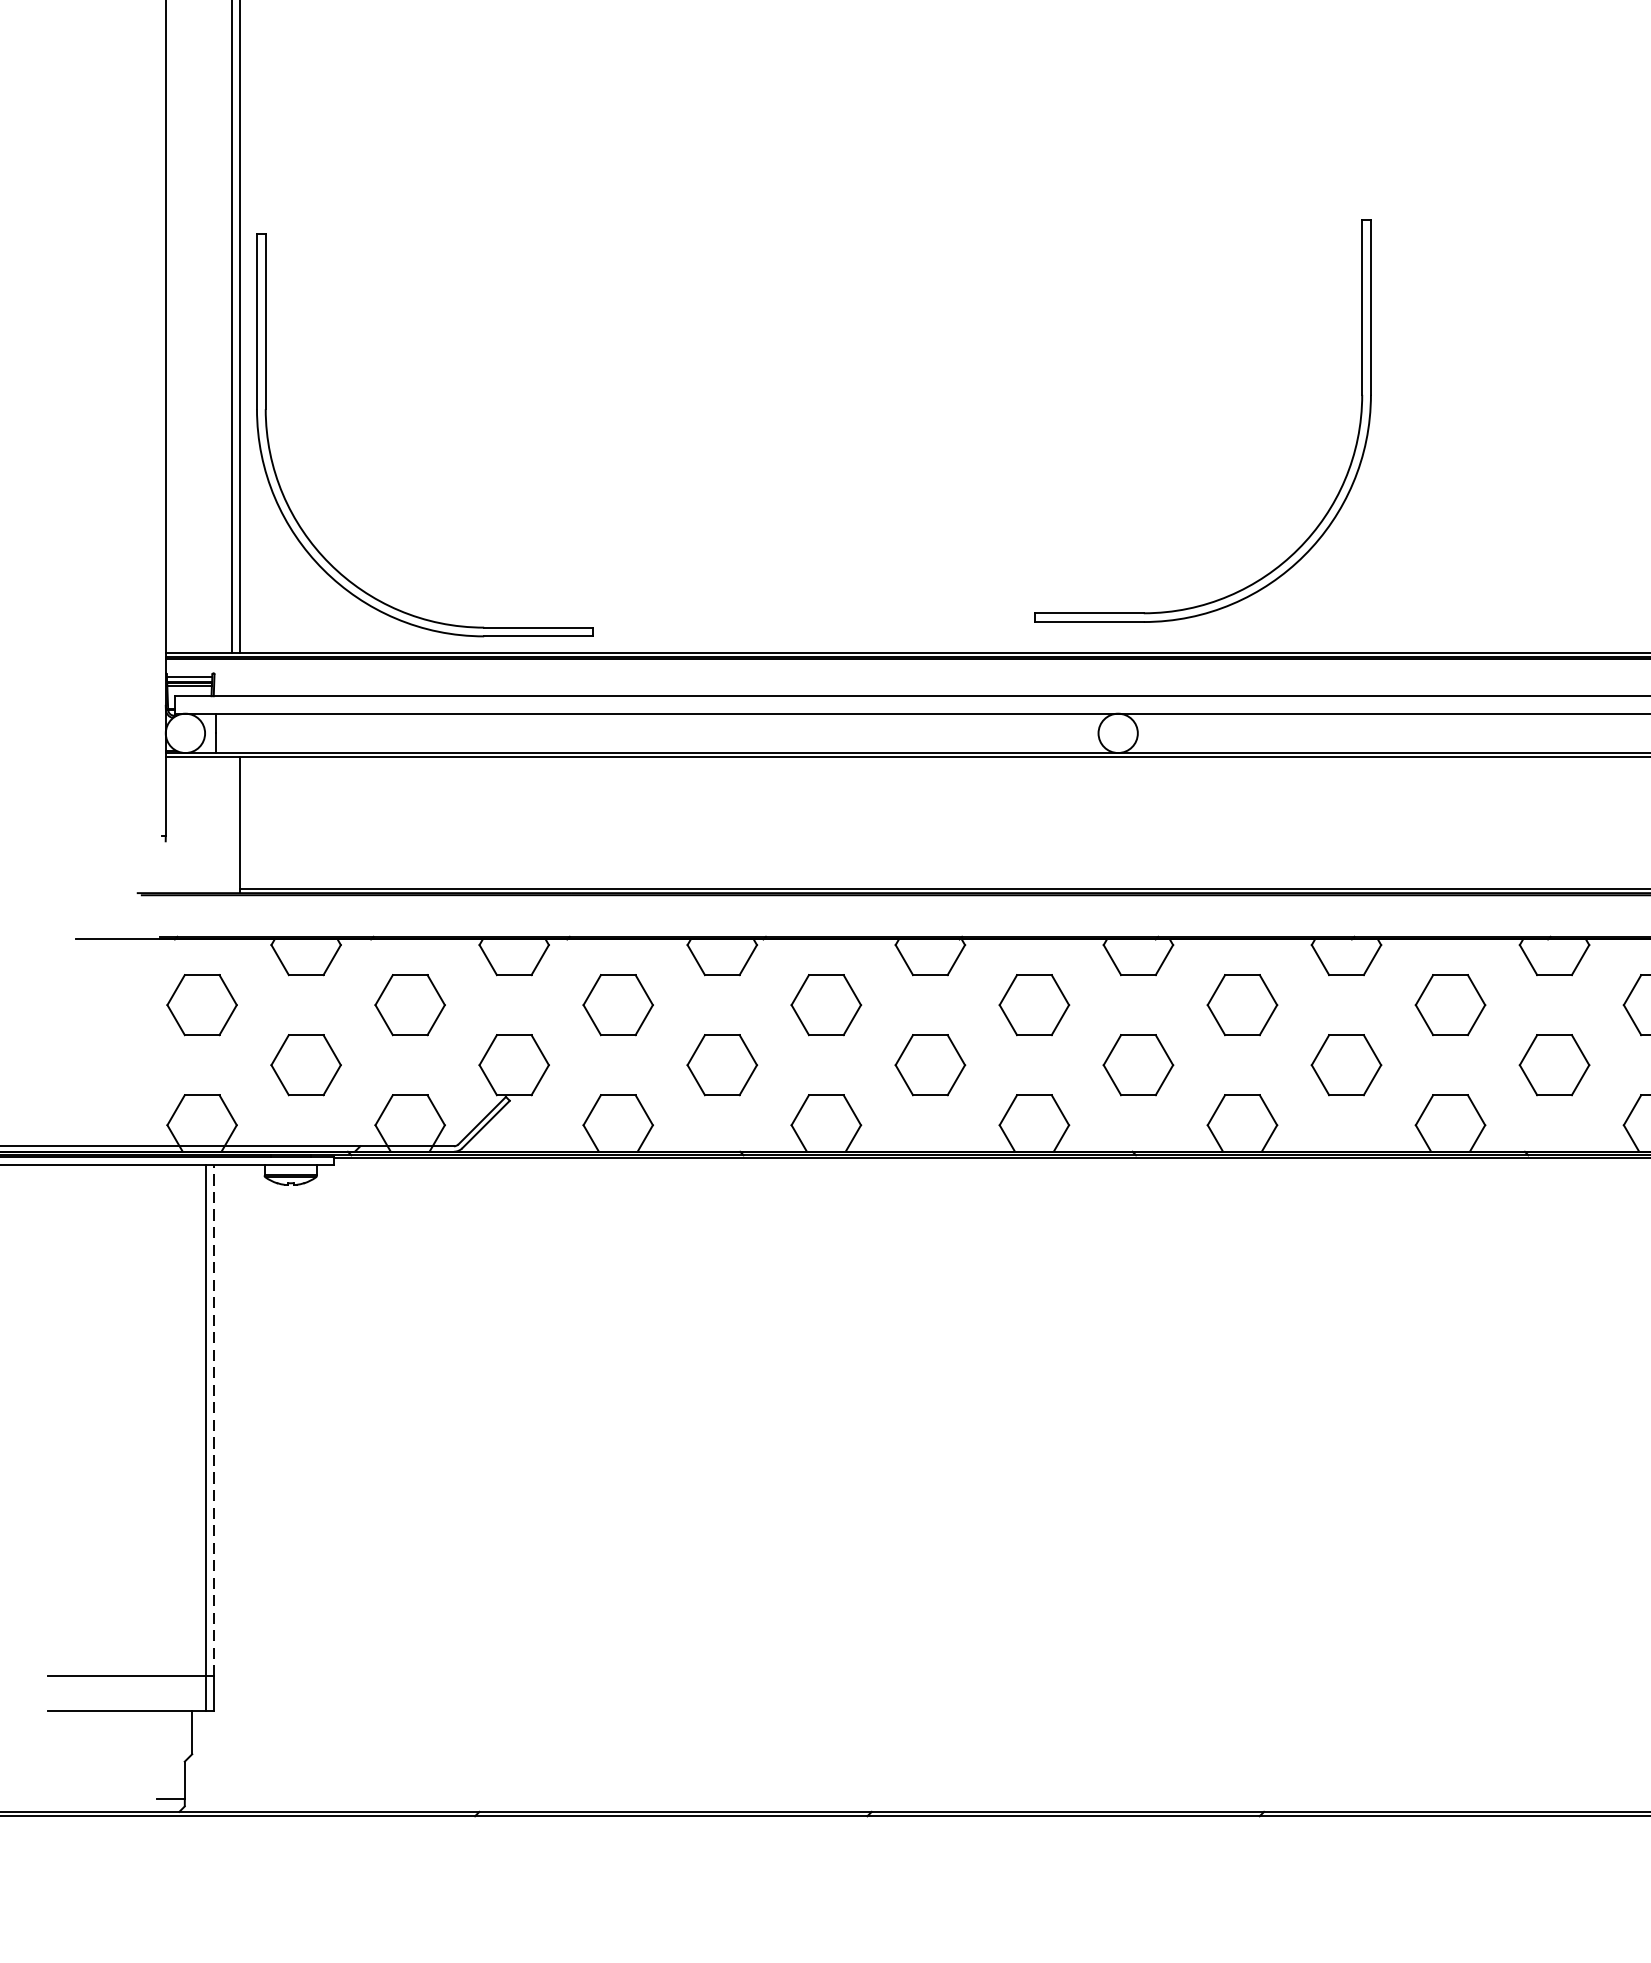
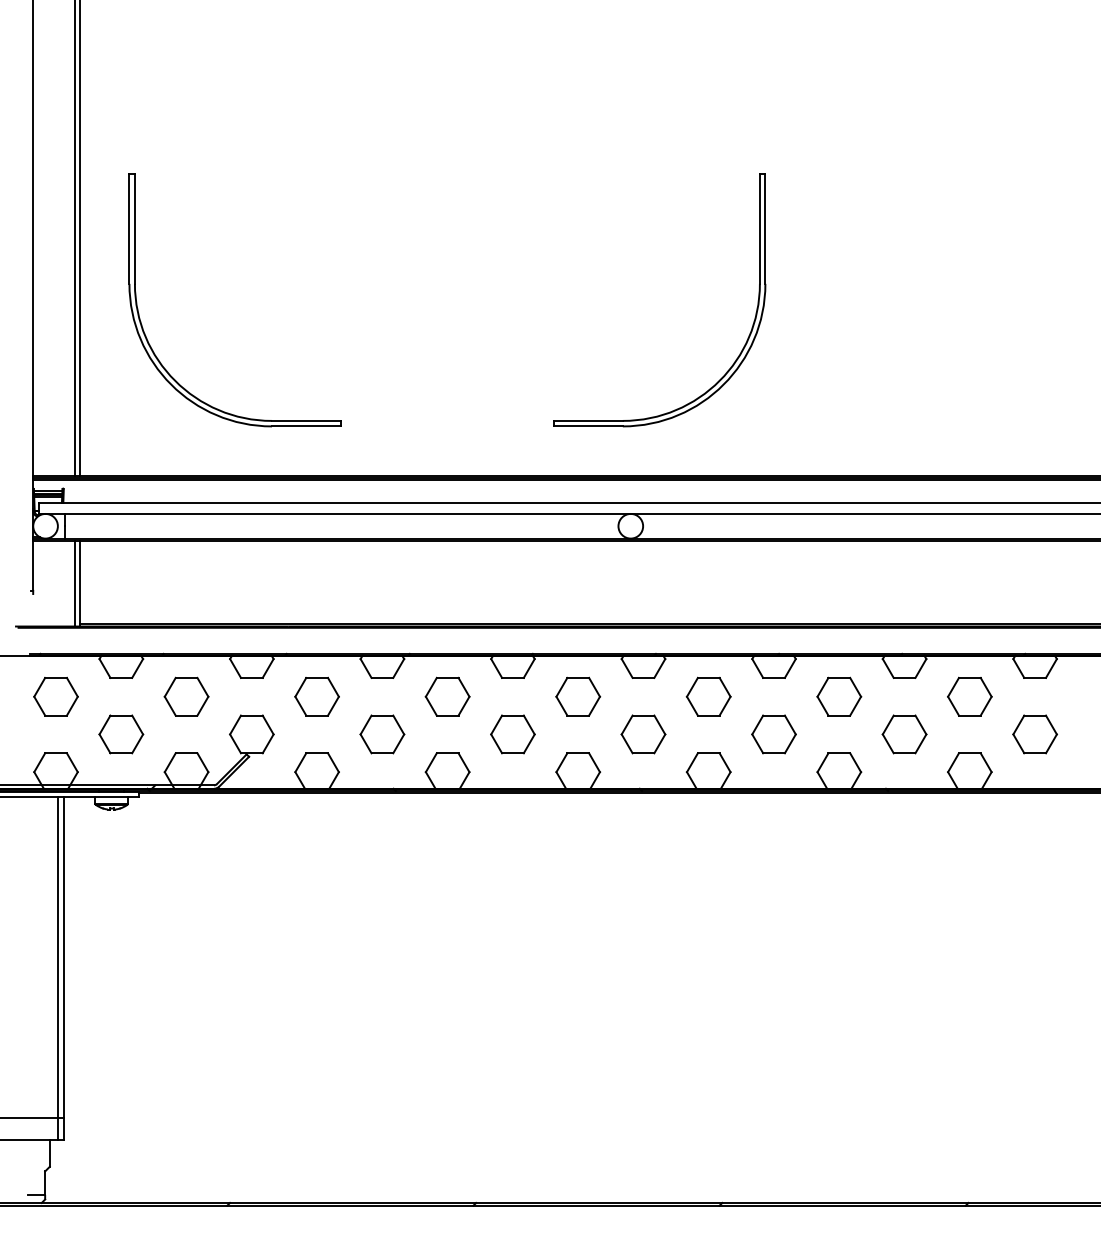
part: (1342, 480) -> (747, 337), moved
part: (284, 491) -> (146, 335), moved
line: (231, 824) -> (74, 583), added
line: (214, 1420) -> (63, 957), dashed -> solid

